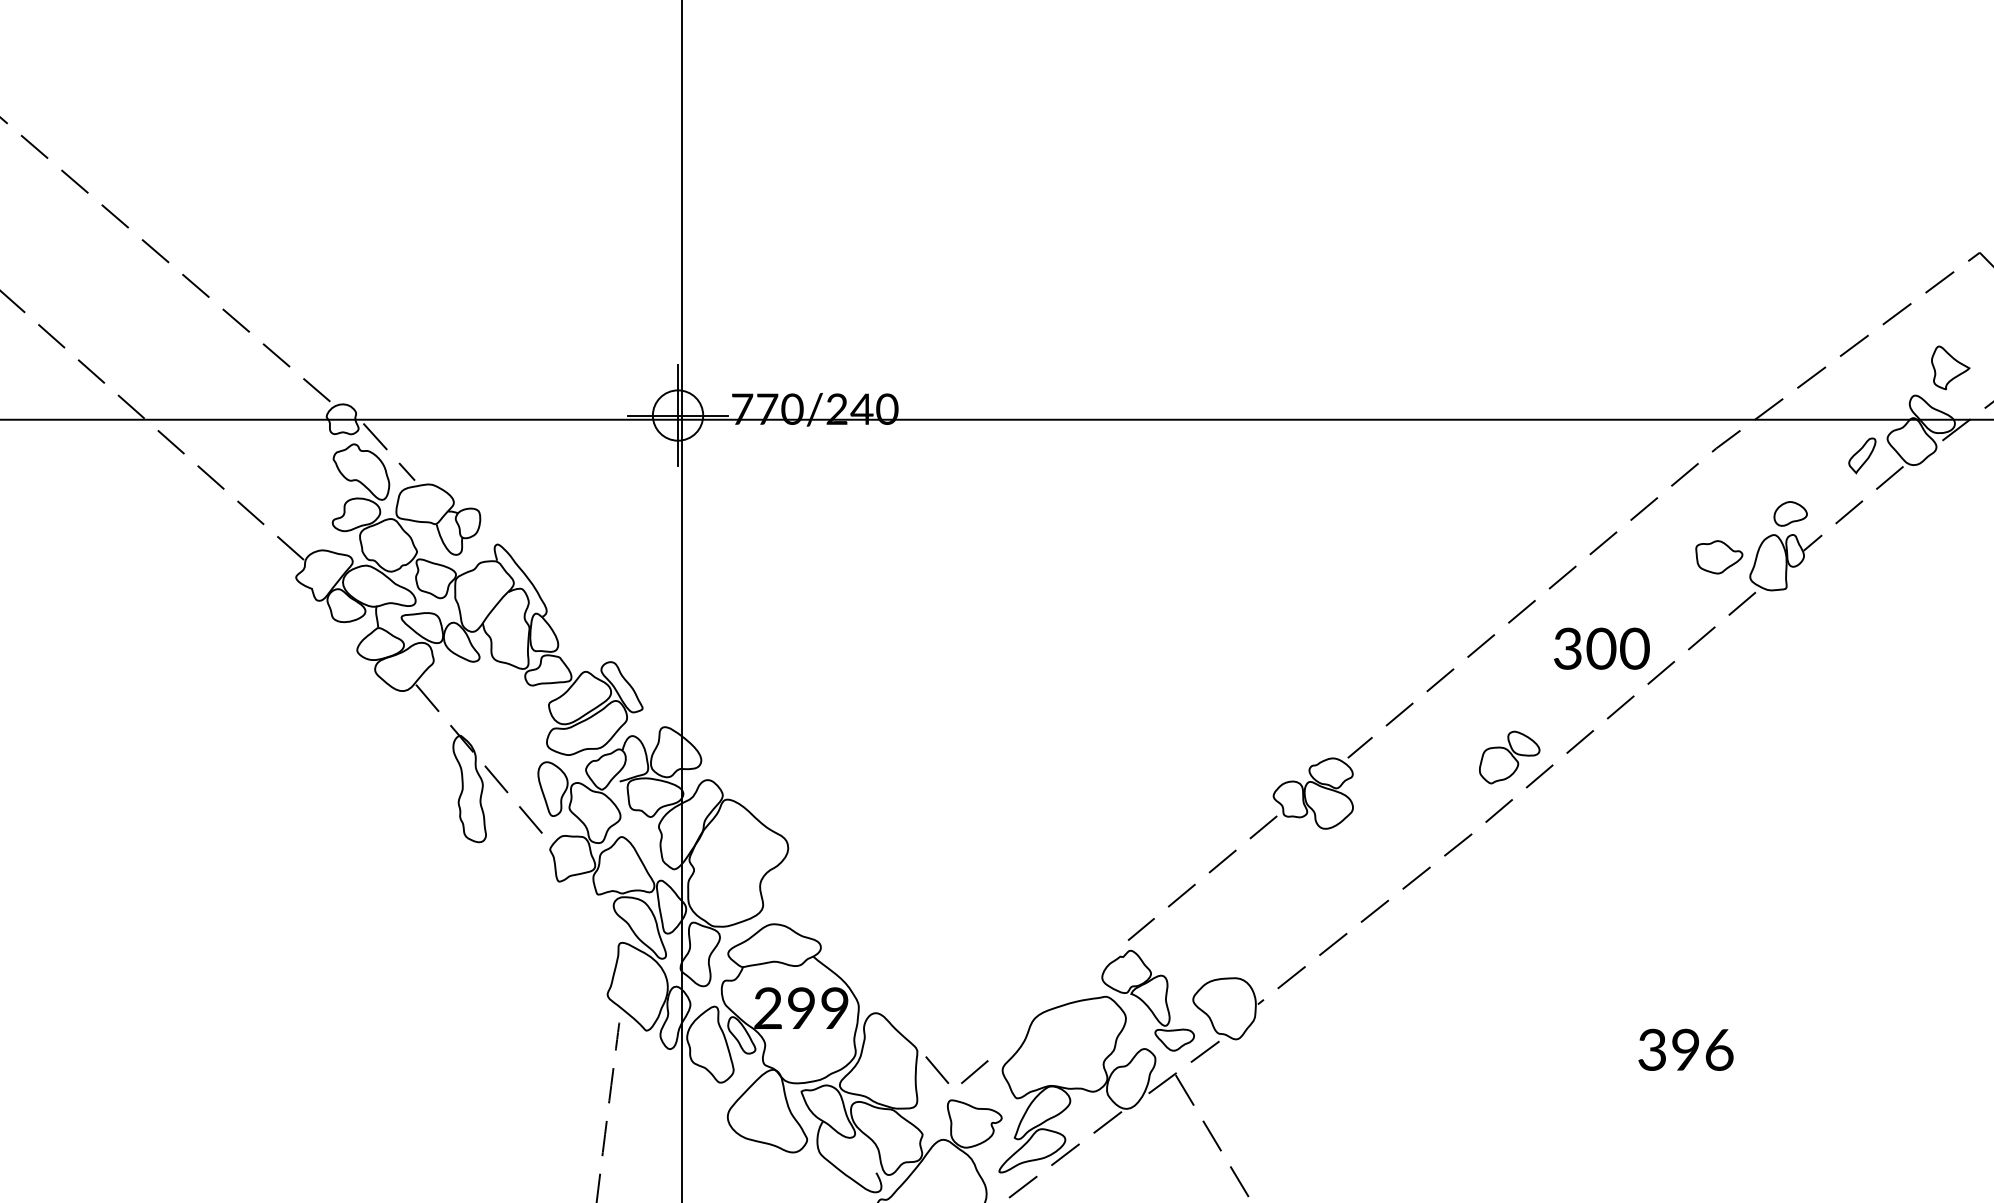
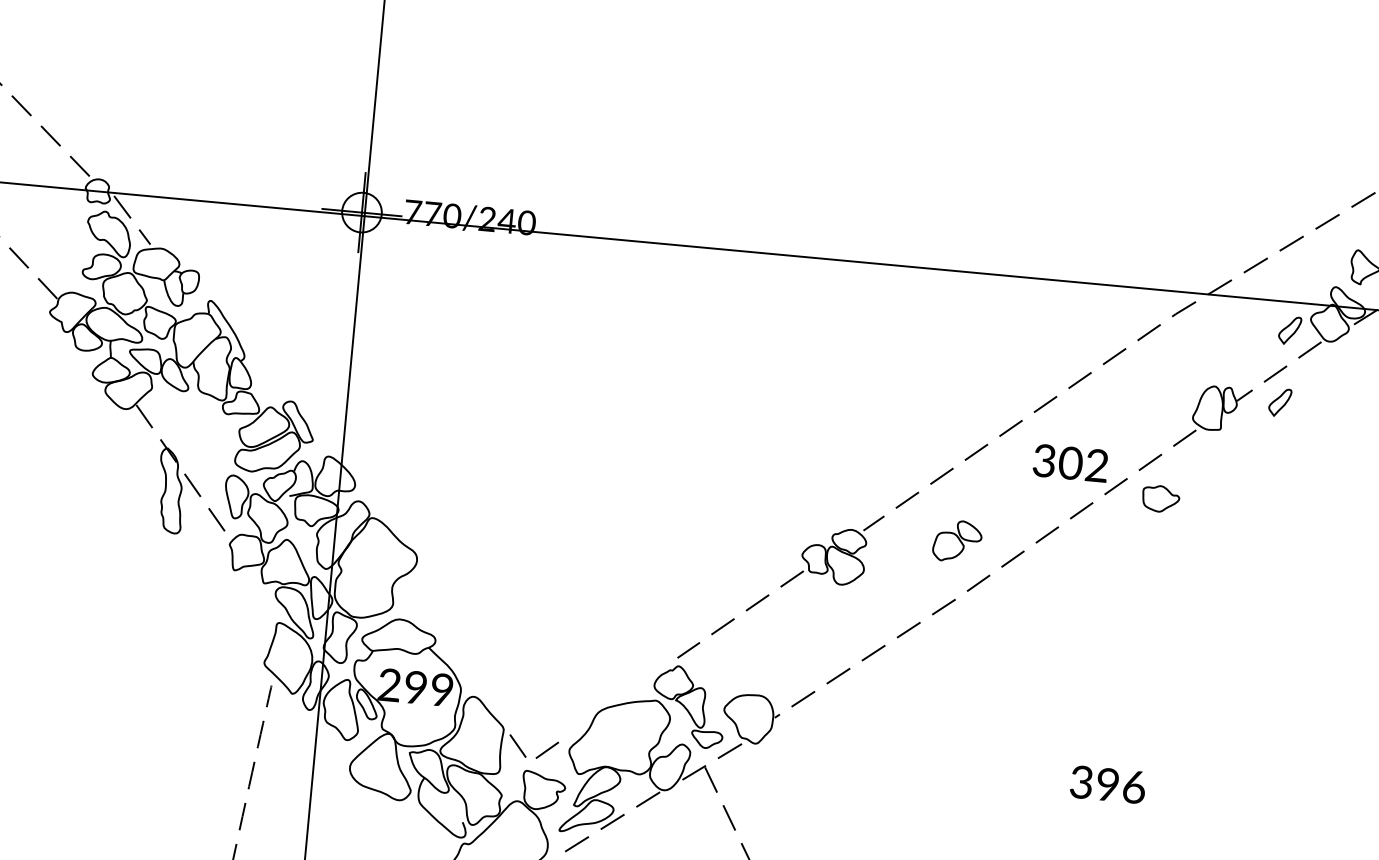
part: (1790, 513) -> (1229, 370), removed
part: (1858, 547) -> (1280, 402), added
part: (1719, 557) -> (1161, 499), moved
text: (1634, 648) -> (1096, 465), 300 -> 302
part: (1509, 757) -> (957, 541), moved

